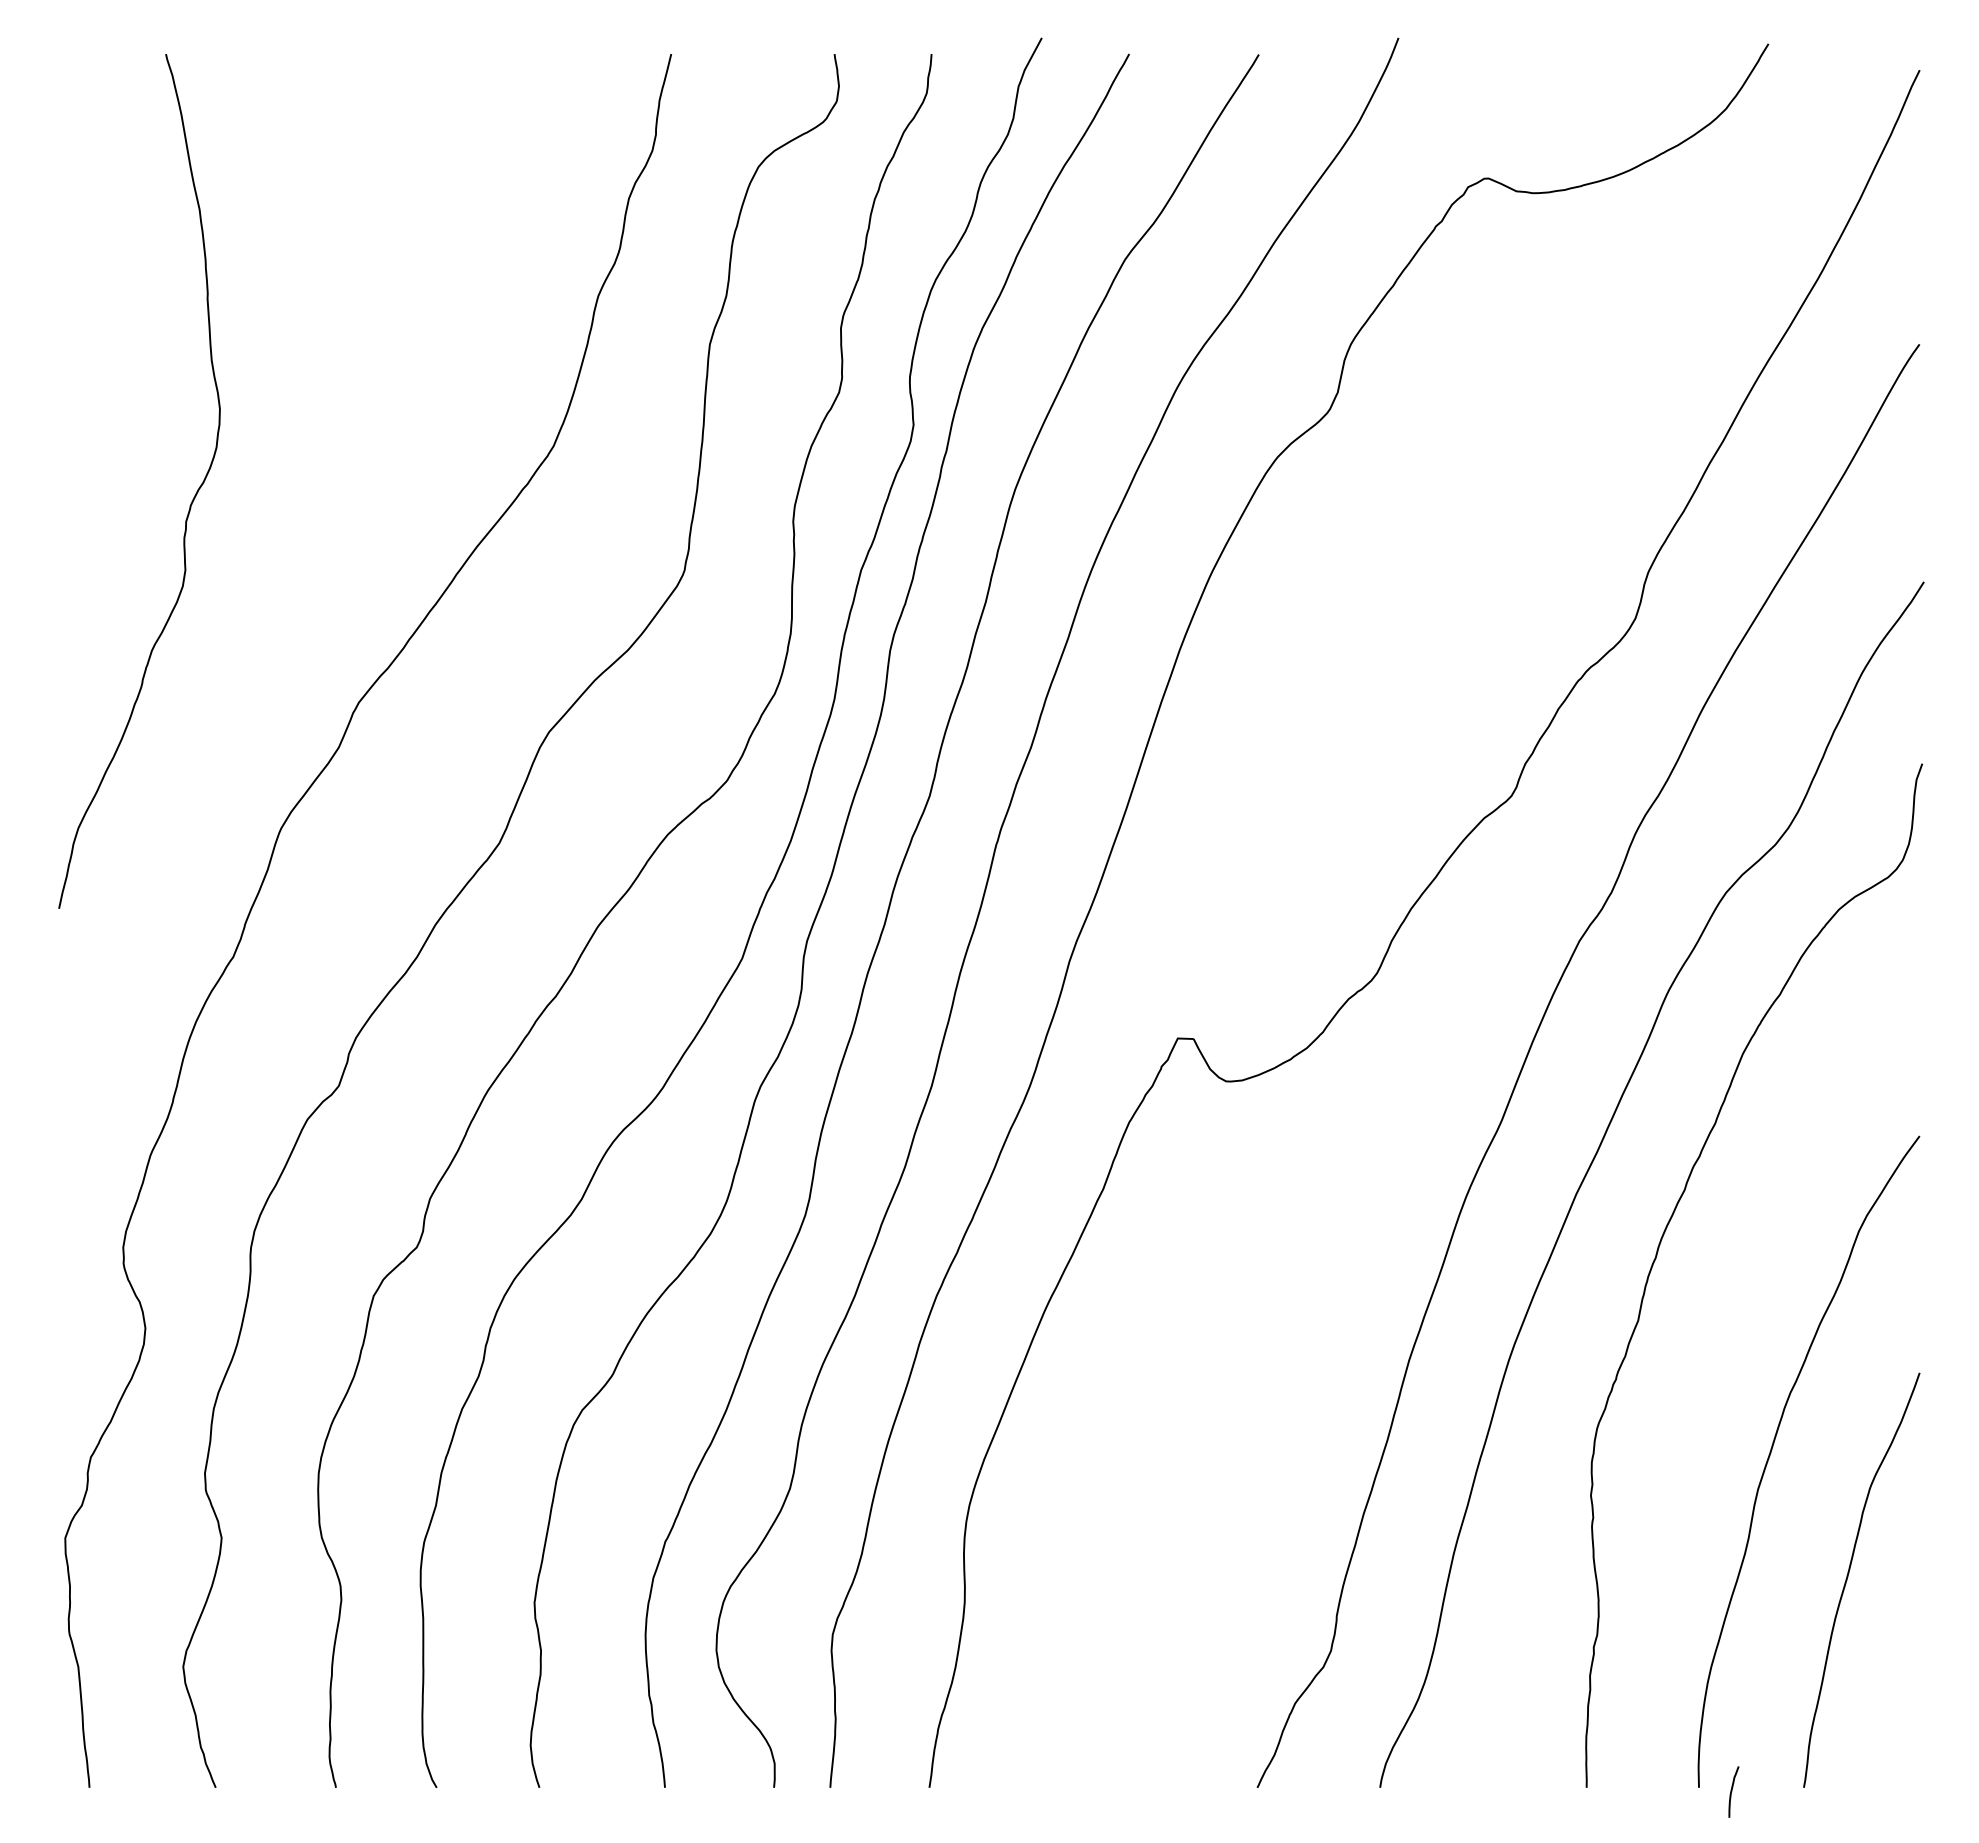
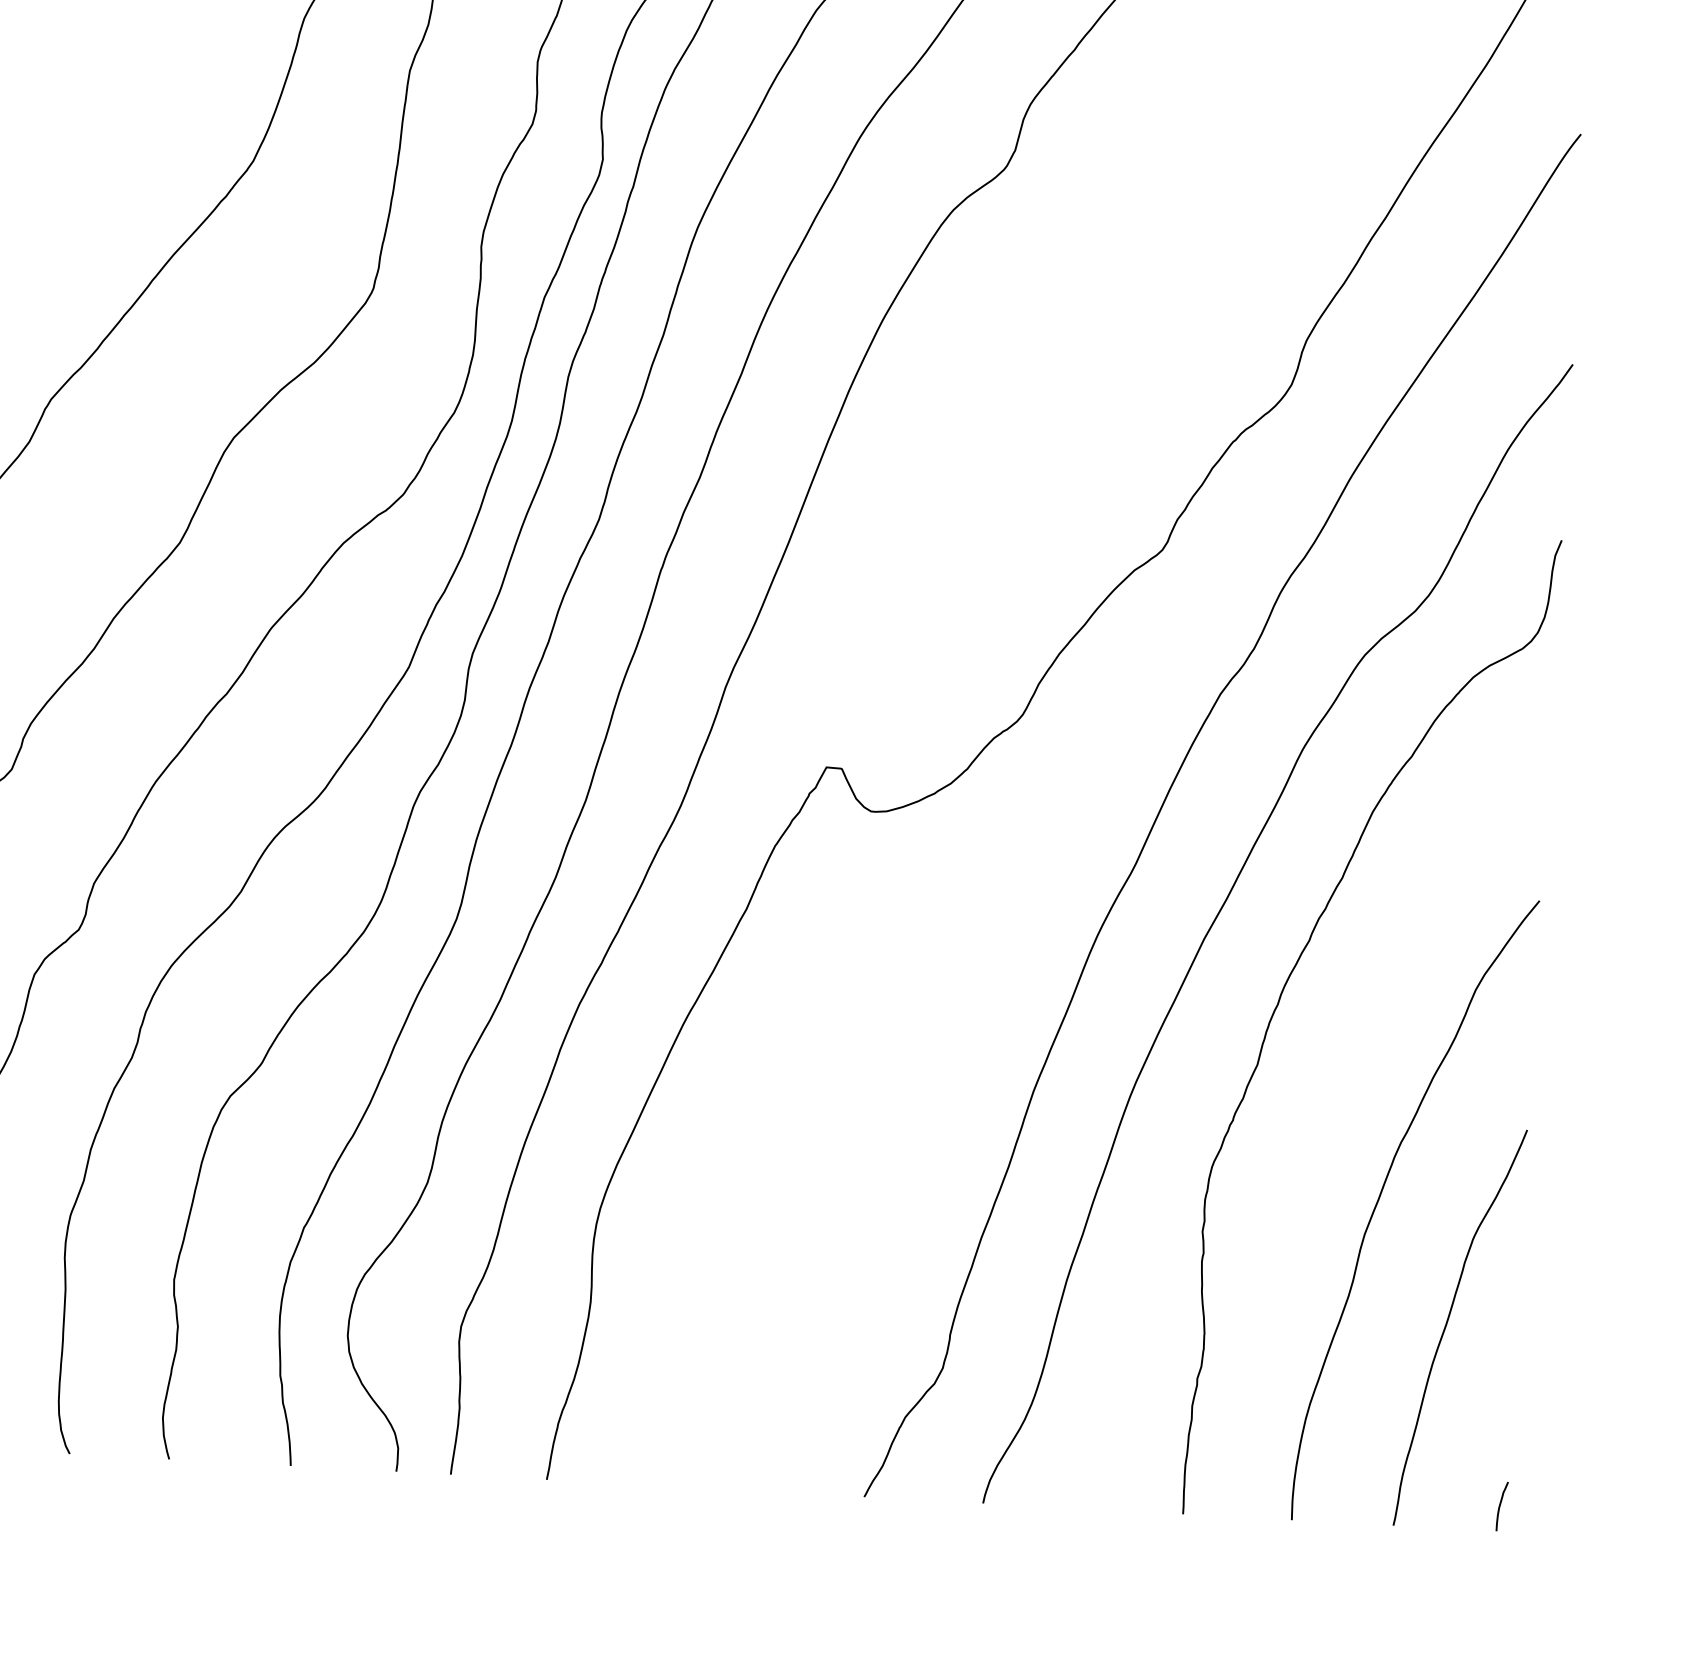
curve: (1732, 1791) -> (1500, 1505), moved

